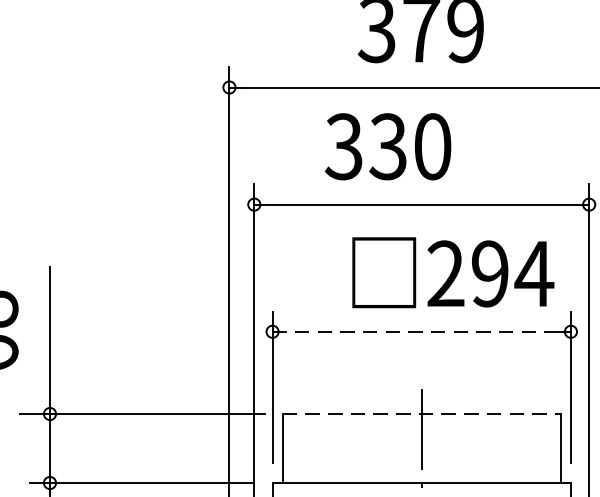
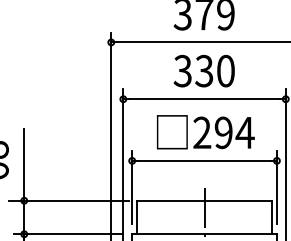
text: (386, 145) -> (203, 70), moved
text: (452, 273) -> (205, 132), moved
line: (421, 330) -> (204, 160), dashed -> solid
line: (423, 413) -> (205, 200), dashed -> solid

